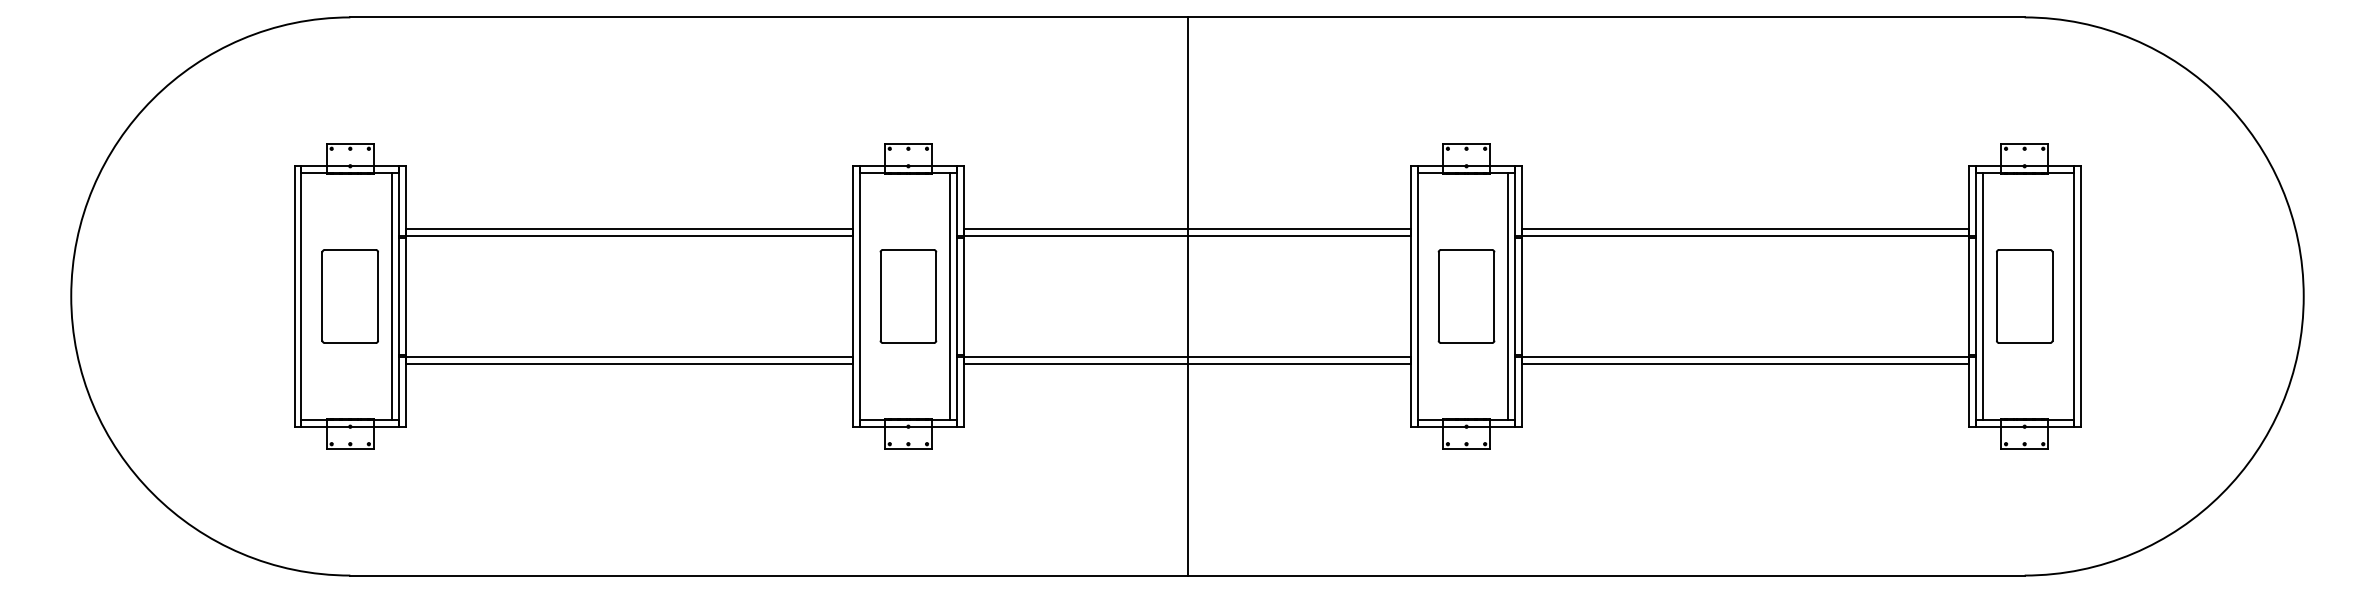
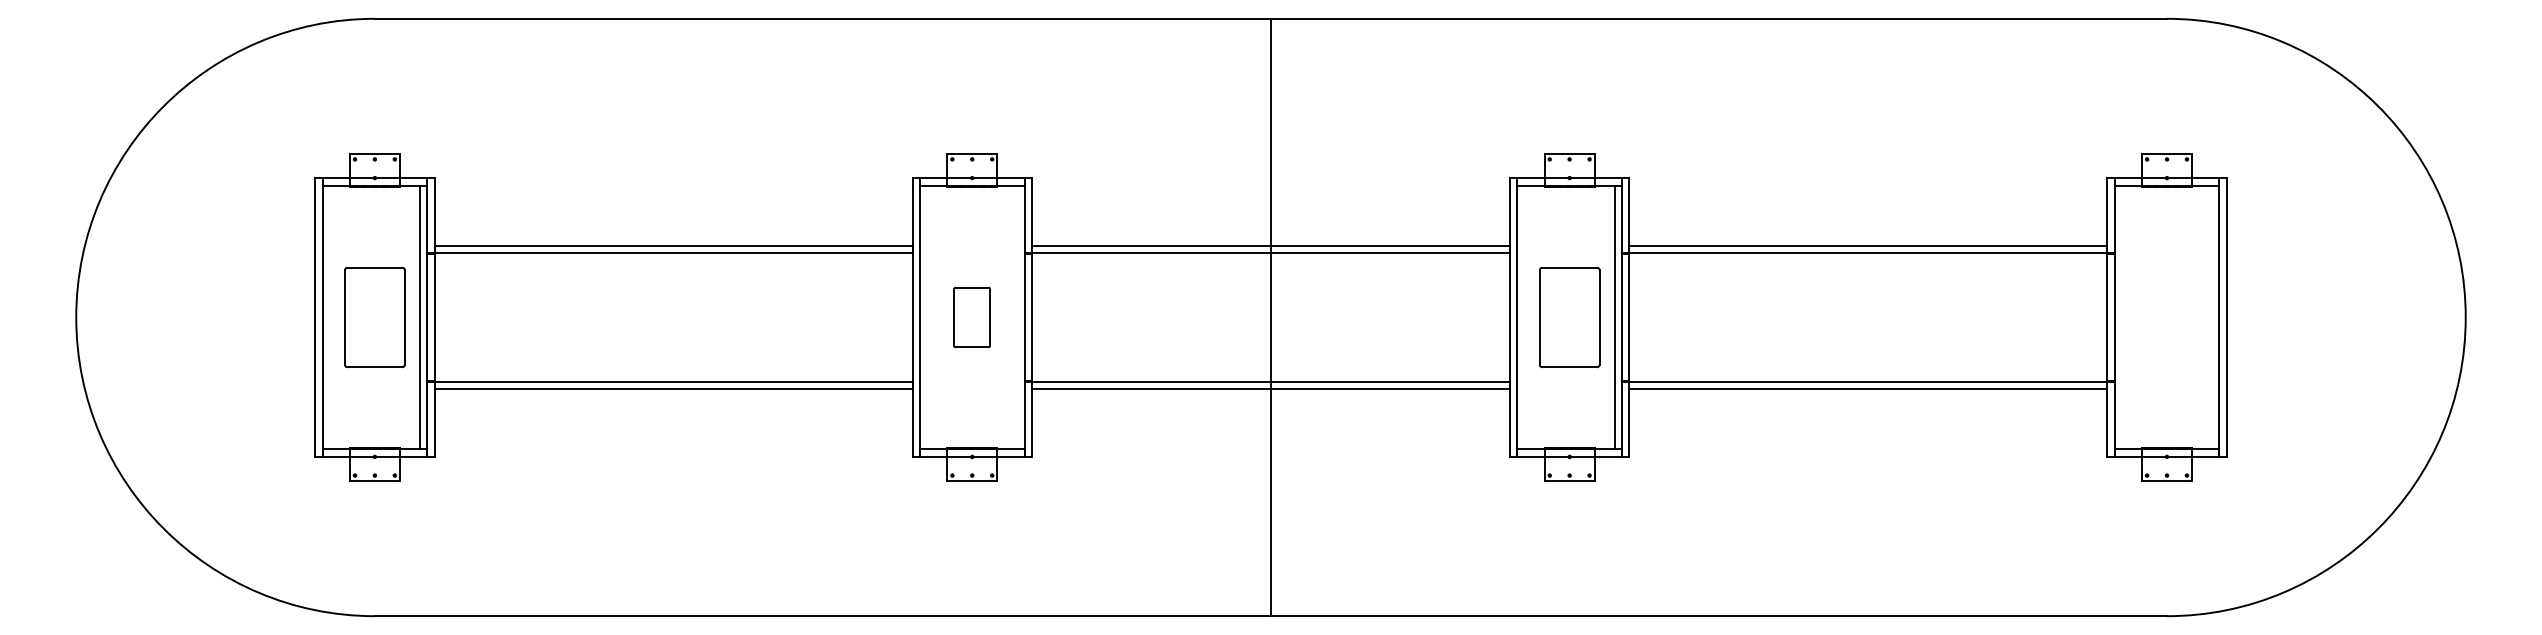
part: (907, 296) -> (971, 317), size x0.6
line: (950, 296) -> (1017, 317), removed
line: (1983, 296) -> (2122, 317), removed
part: (2024, 296) -> (2166, 317), removed

